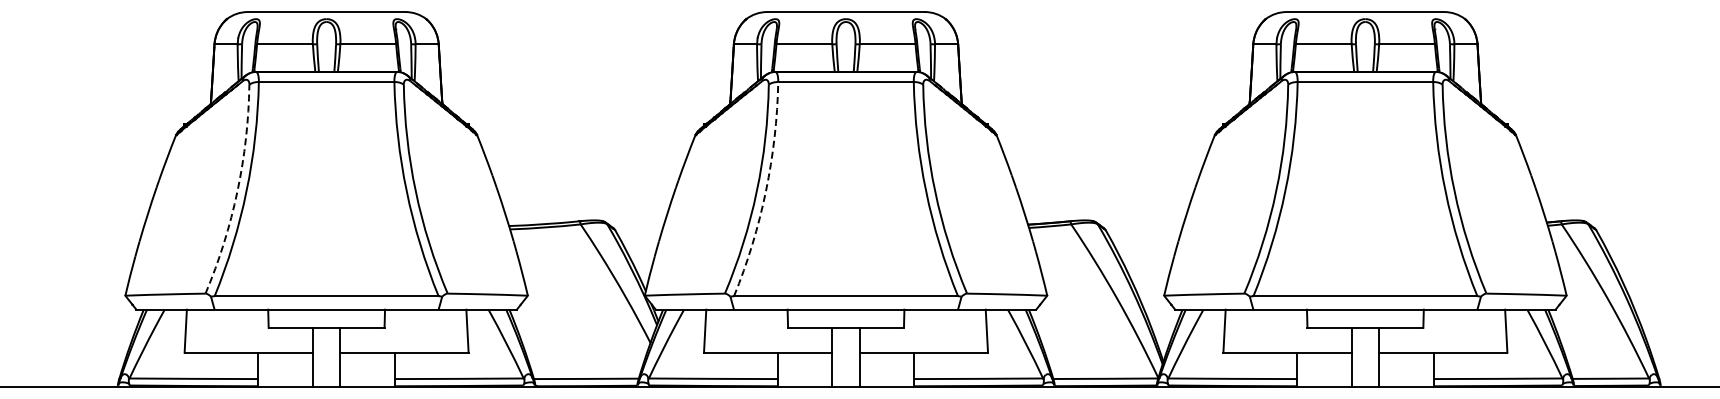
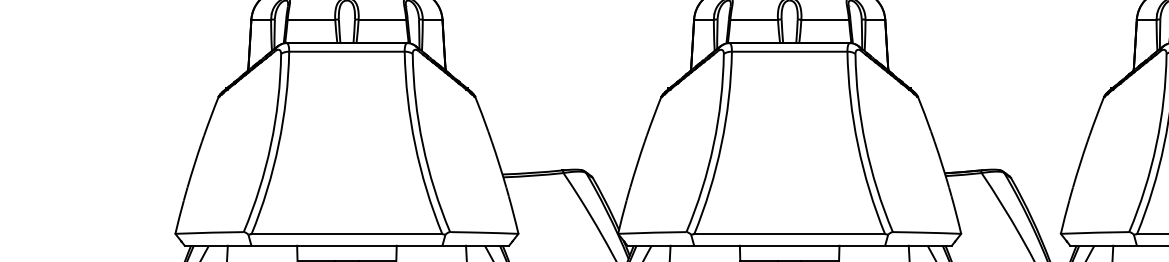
arc: (237, 191) -> (270, 145), dashed -> solid
arc: (765, 191) -> (721, 145), dashed -> solid

